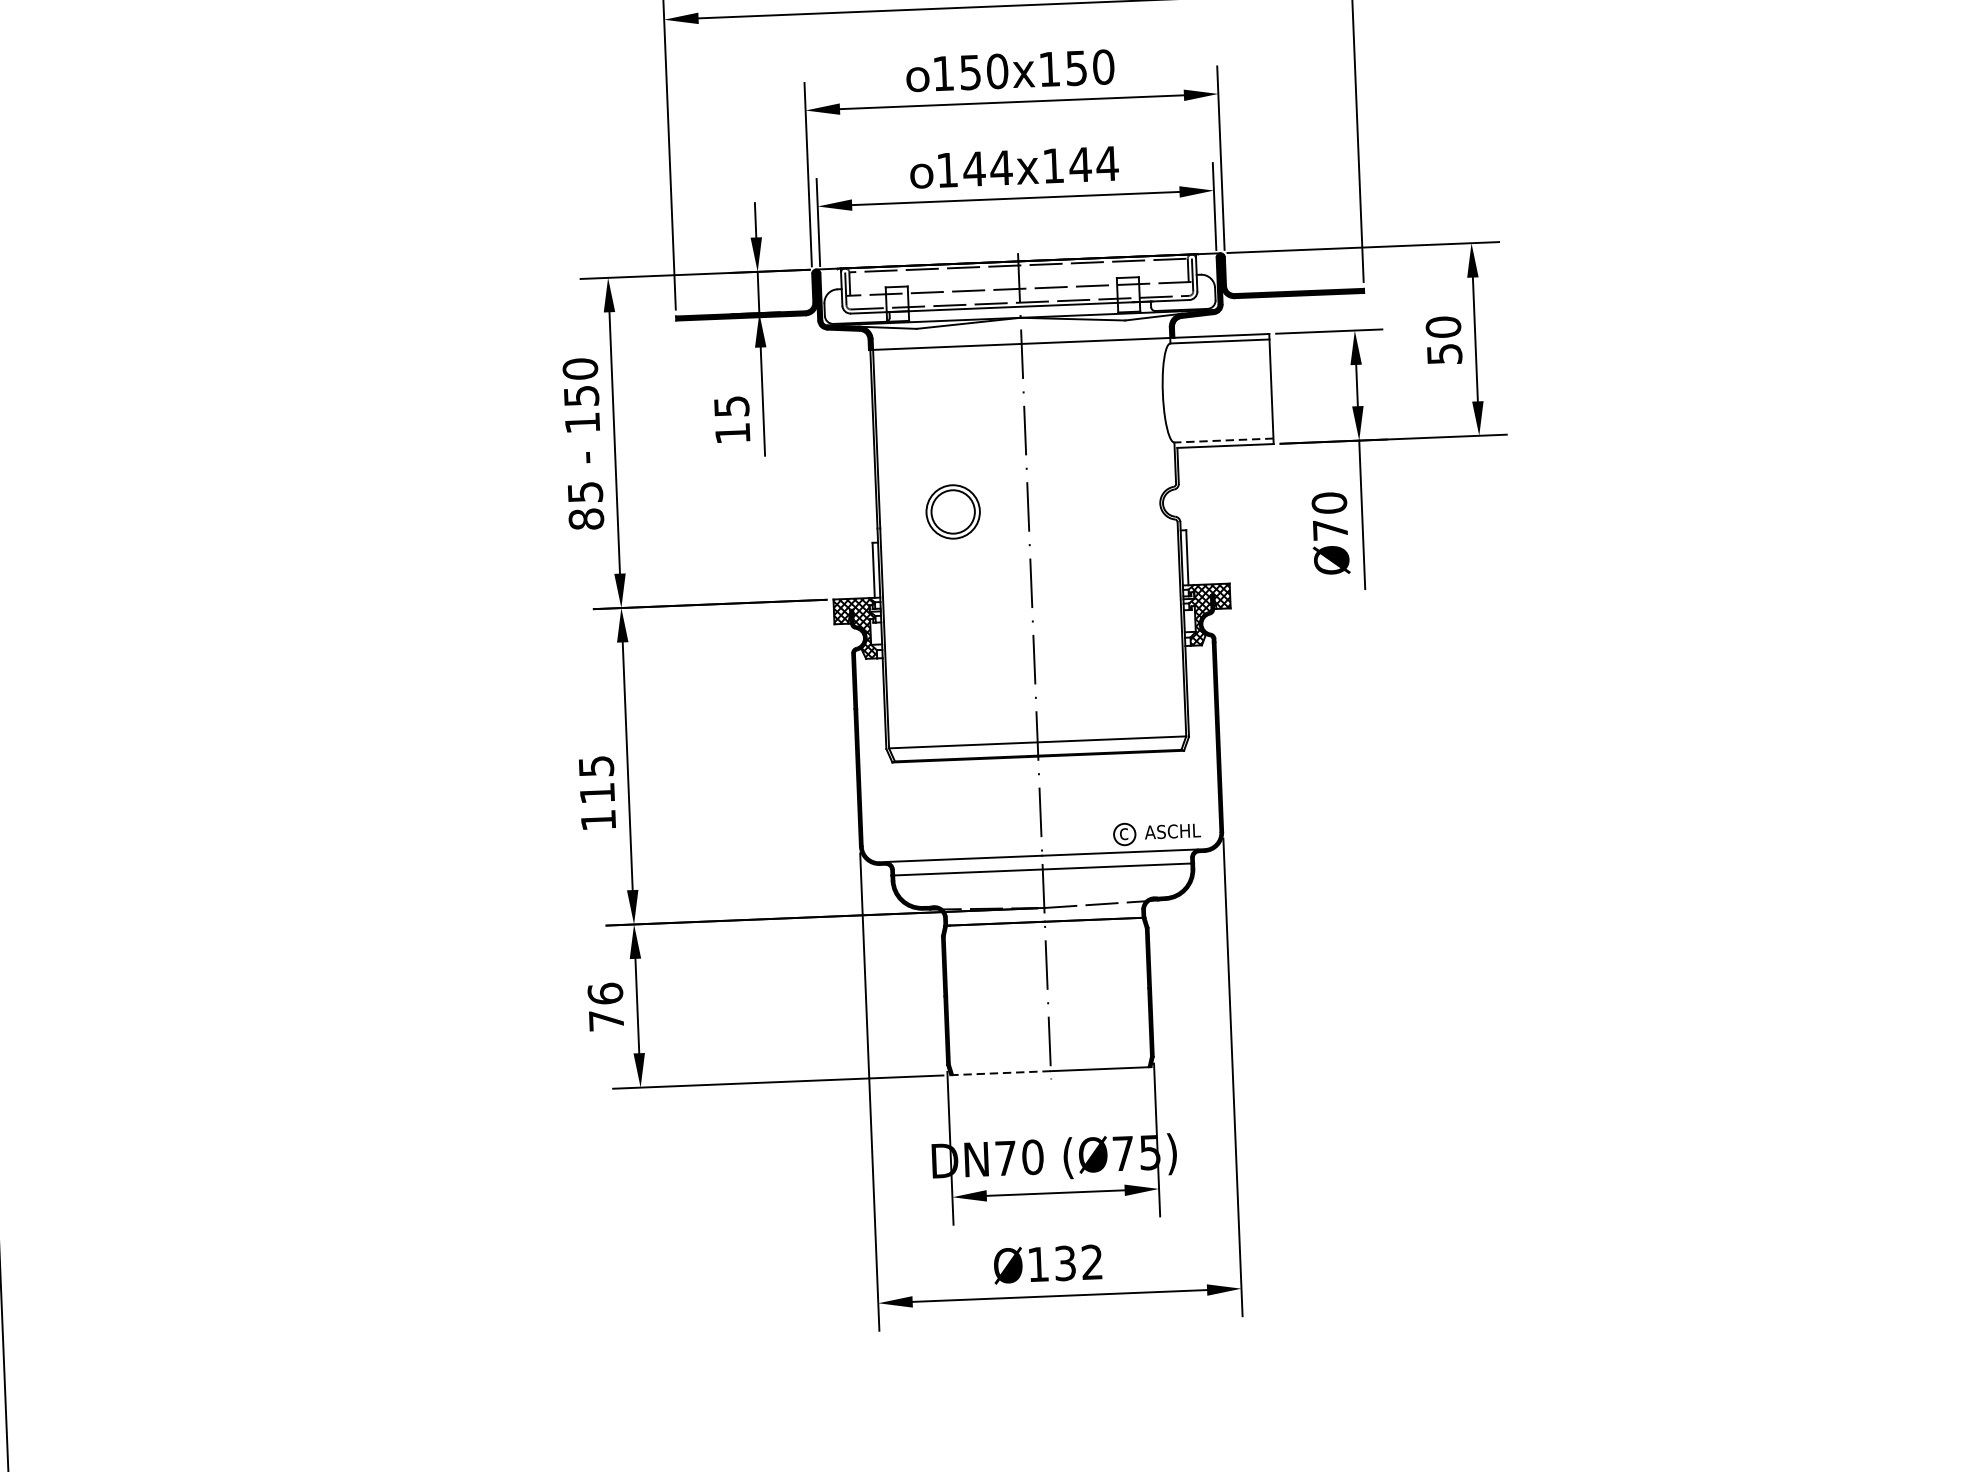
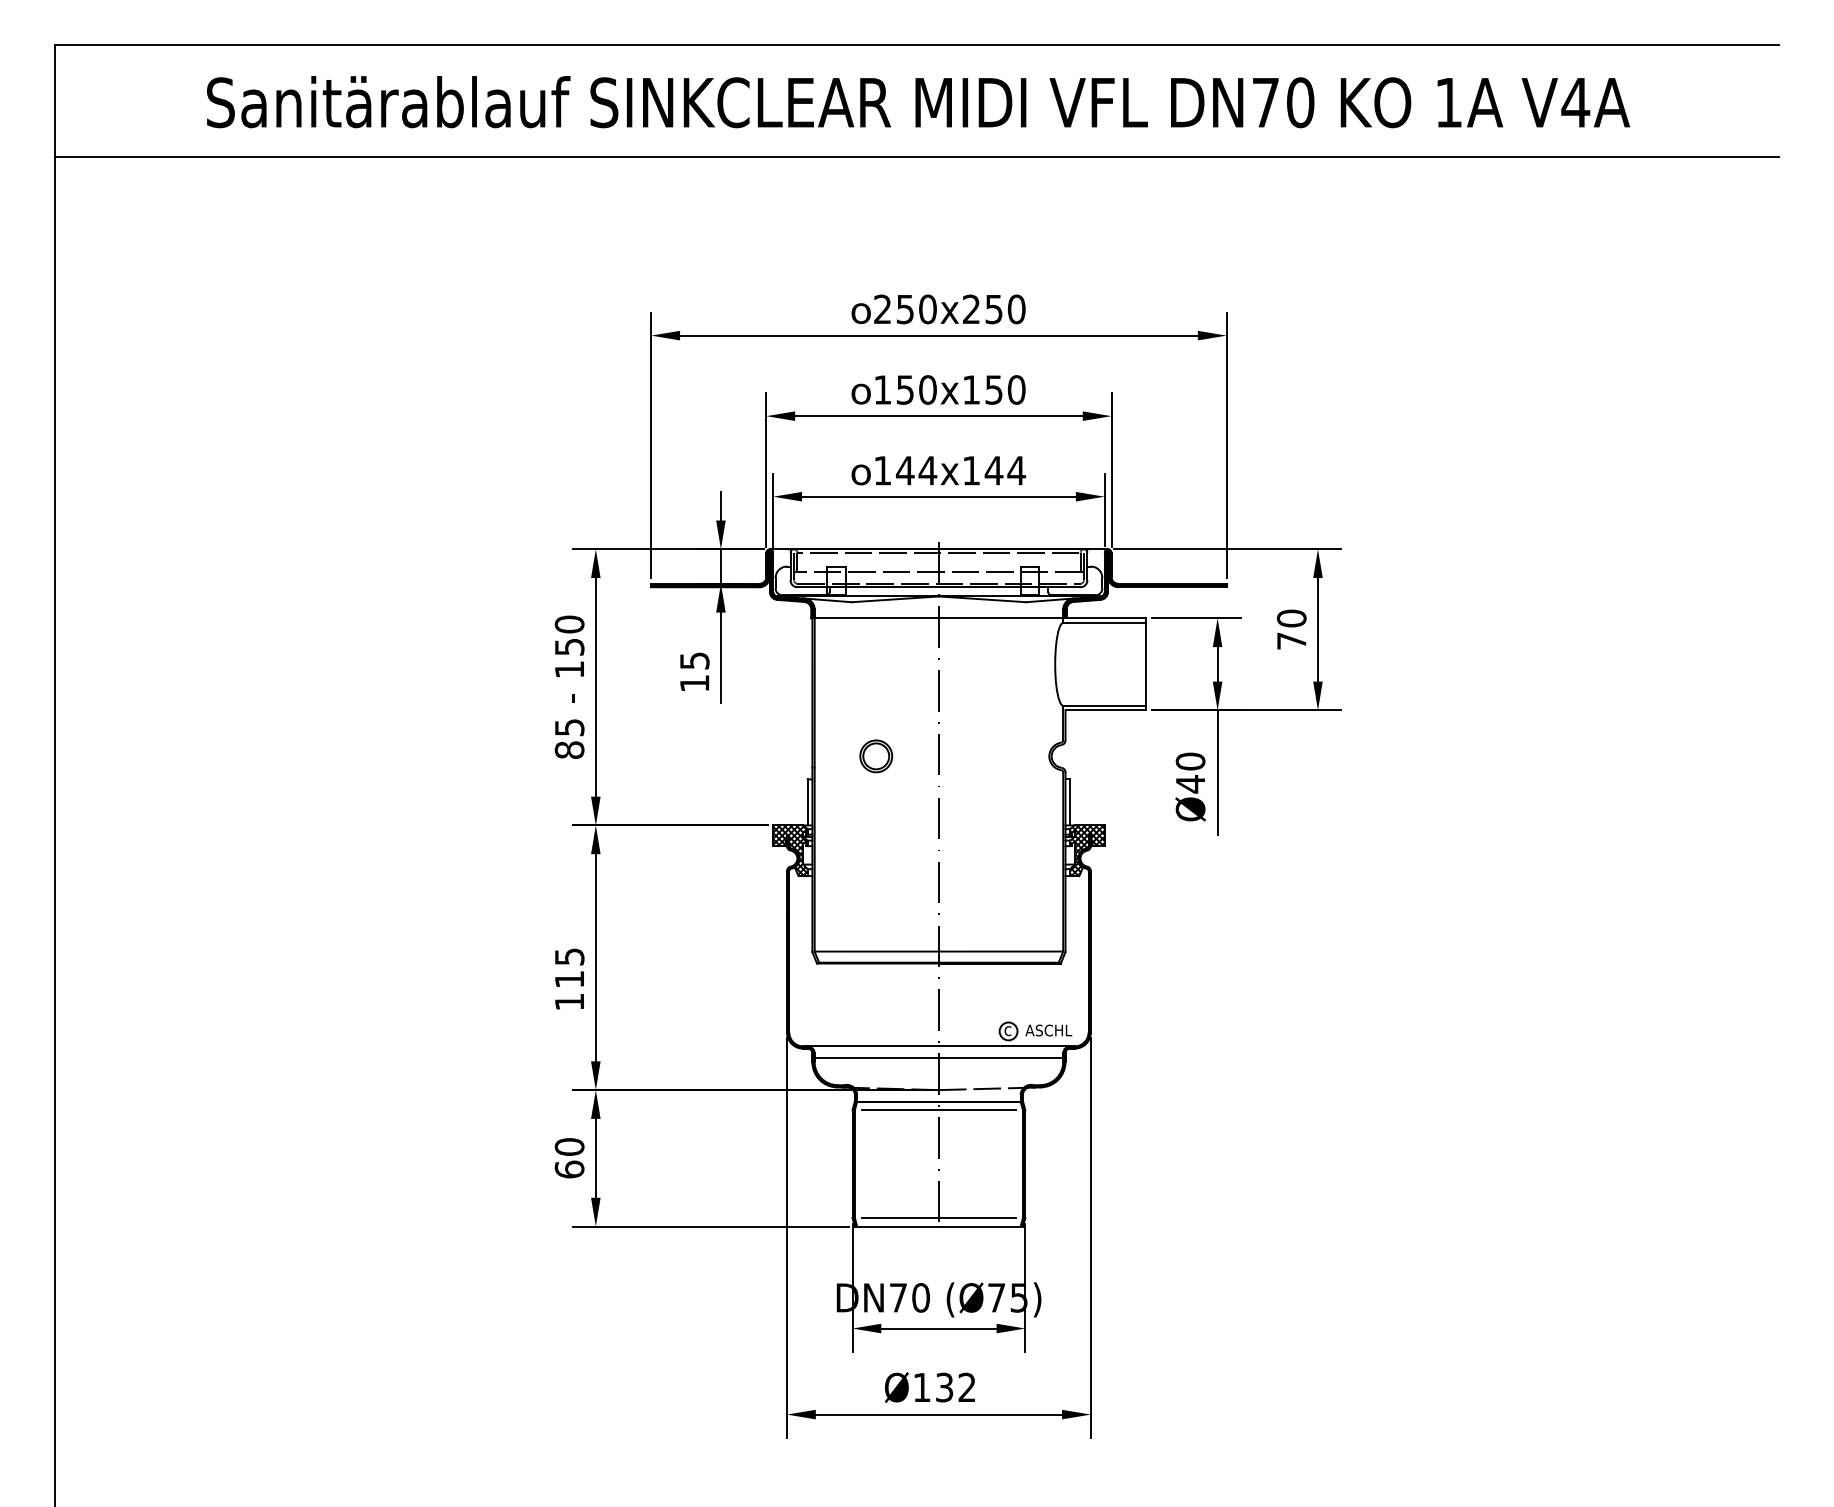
text: (1444, 353) -> (1291, 640), 50 -> 70
line: (1223, 440) -> (1104, 705), dashed -> solid
part: (953, 512) -> (876, 756), size x0.71
text: (1330, 529) -> (1190, 783), Ø70 -> Ø40
line: (1044, 932) -> (938, 1110), added
text: (605, 1007) -> (569, 1158), 76 -> 60
line: (1049, 1060) -> (938, 1217), added
line: (1001, 1073) -> (897, 1226), dashed -> solid

